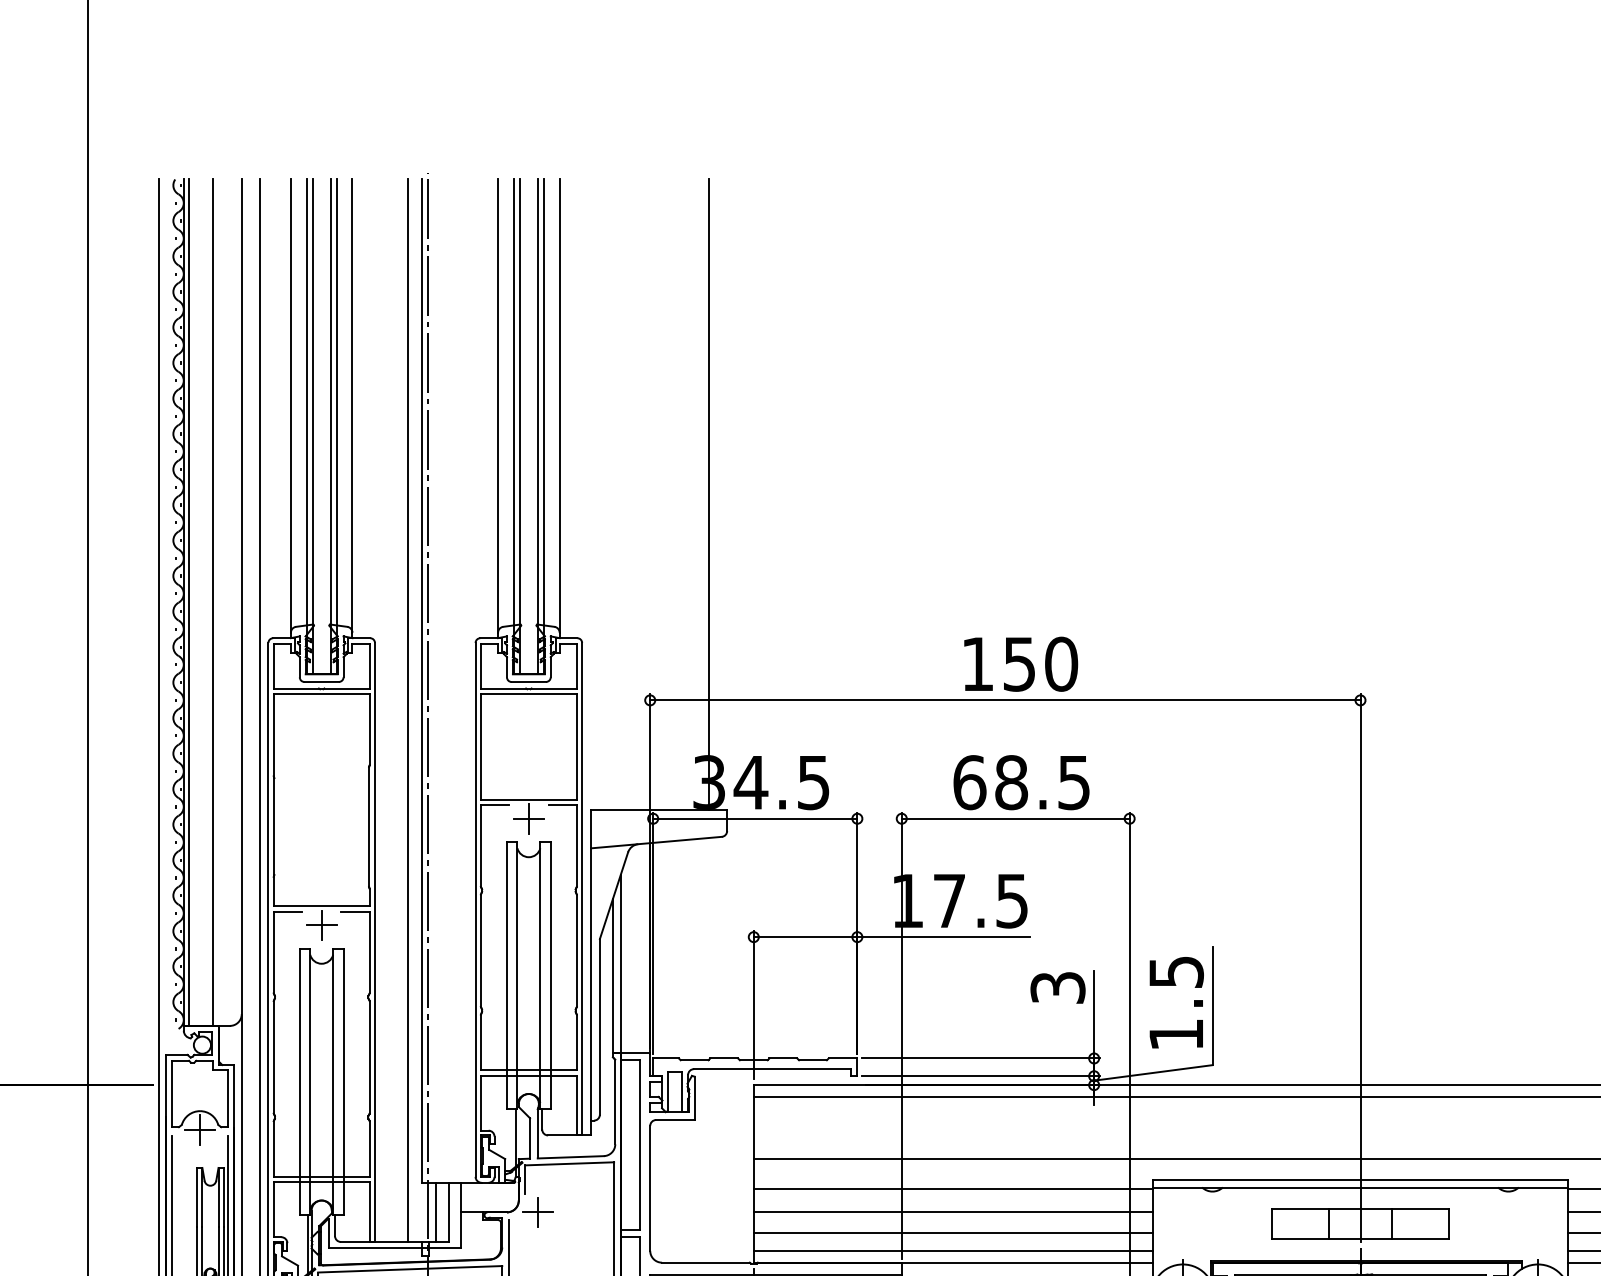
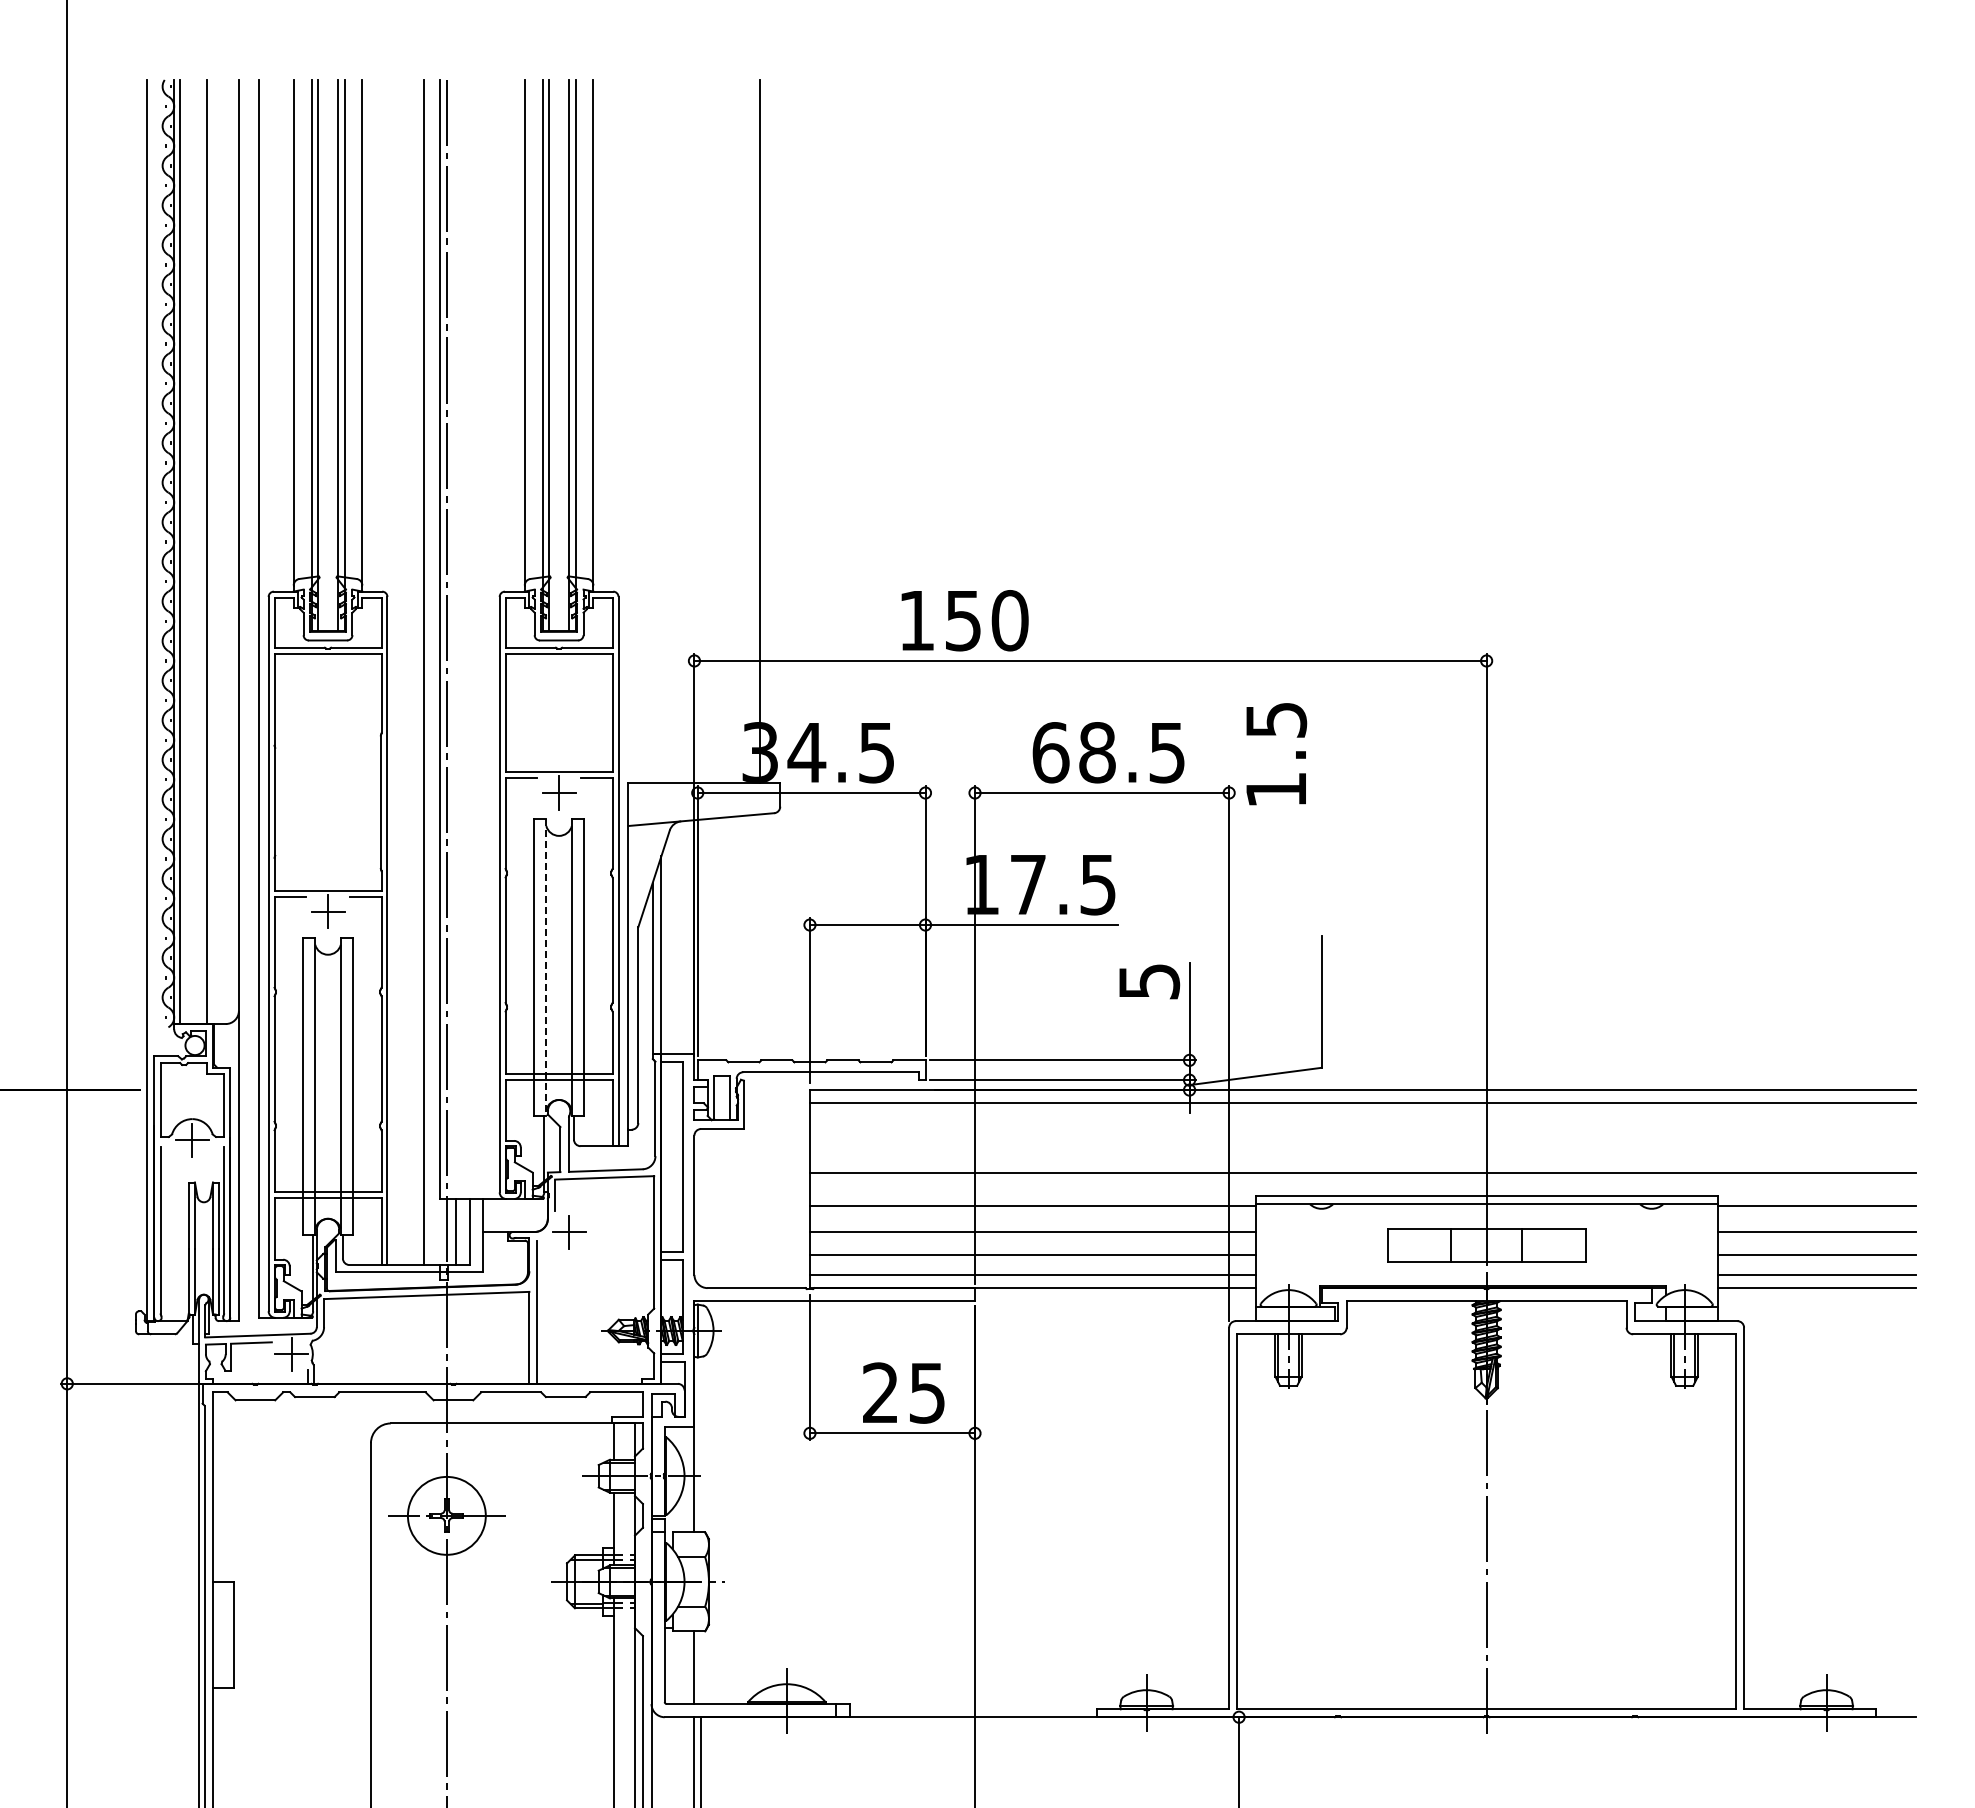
text: (1020, 664) -> (964, 620), moved
line: (517, 975) -> (546, 967), solid -> dashed
text: (1057, 987) -> (1148, 981), 3 -> 5
text: (1176, 1003) -> (1276, 754), moved

